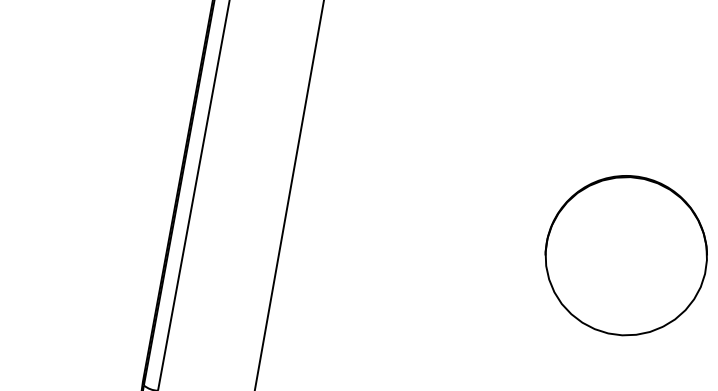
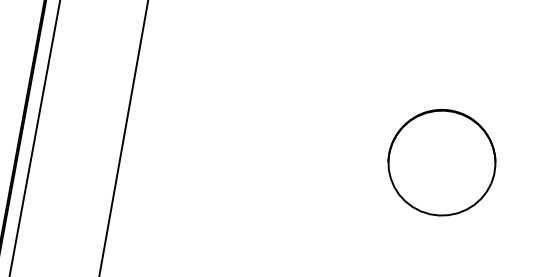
part: (625, 255) -> (441, 162), size x0.71

